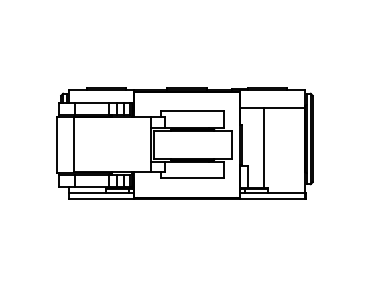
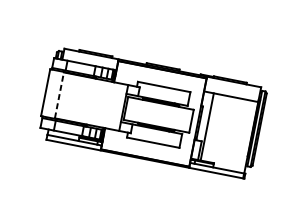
line: (73, 144) -> (59, 95), solid -> dashed
line: (263, 147) -> (207, 126), moved

